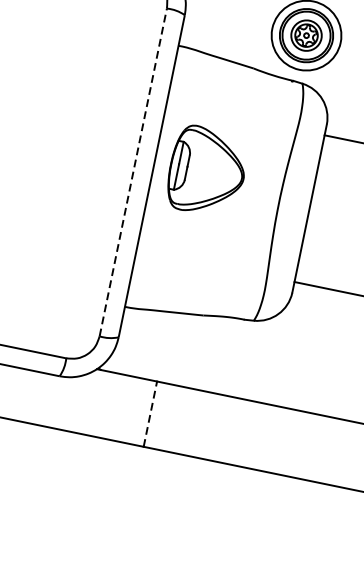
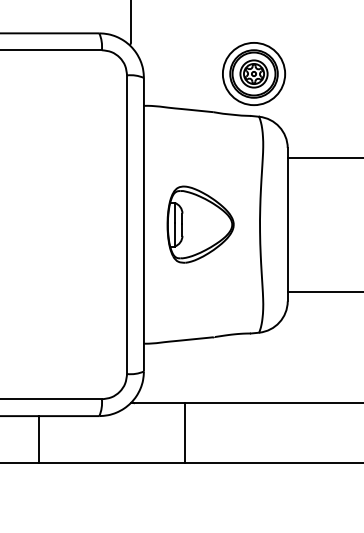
part: (207, 171) -> (200, 224), moved
line: (133, 172) -> (127, 224), dashed -> solid
line: (150, 413) -> (185, 432), dashed -> solid

